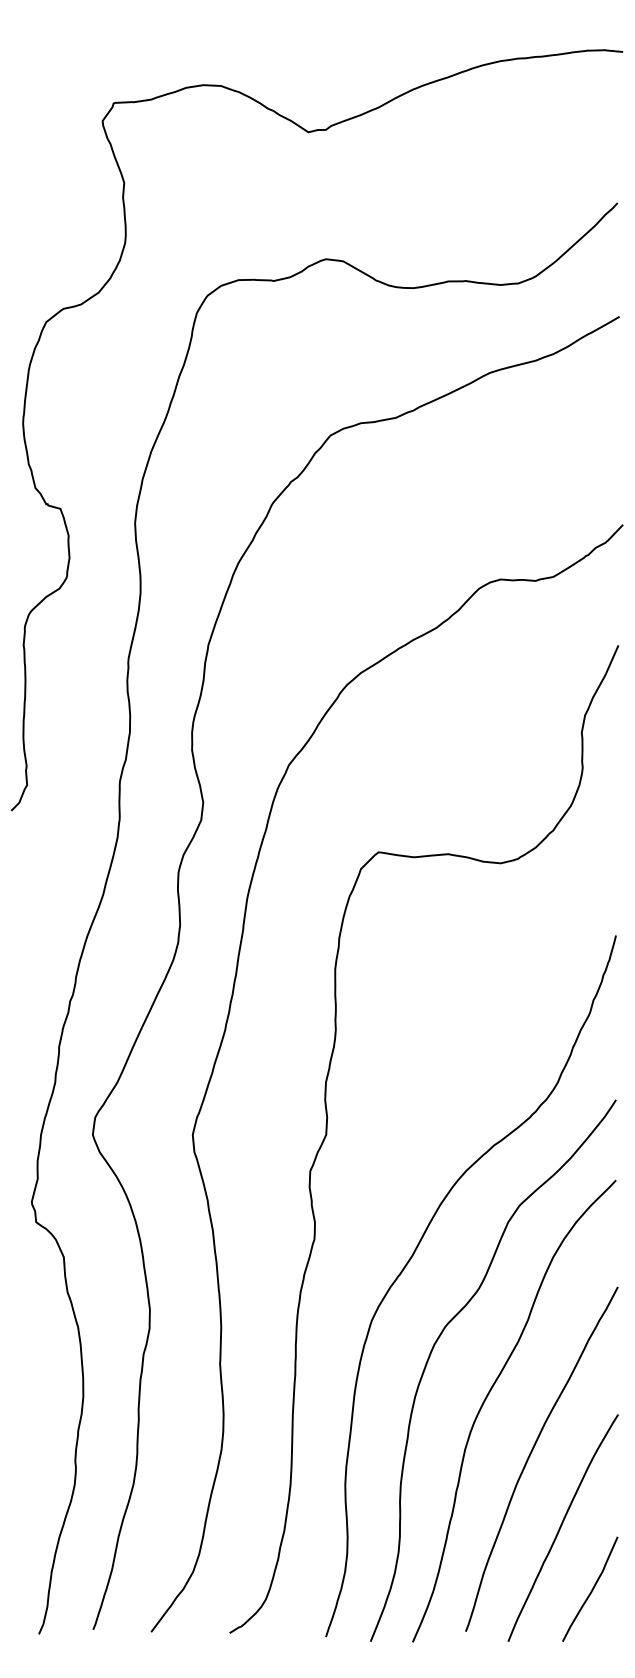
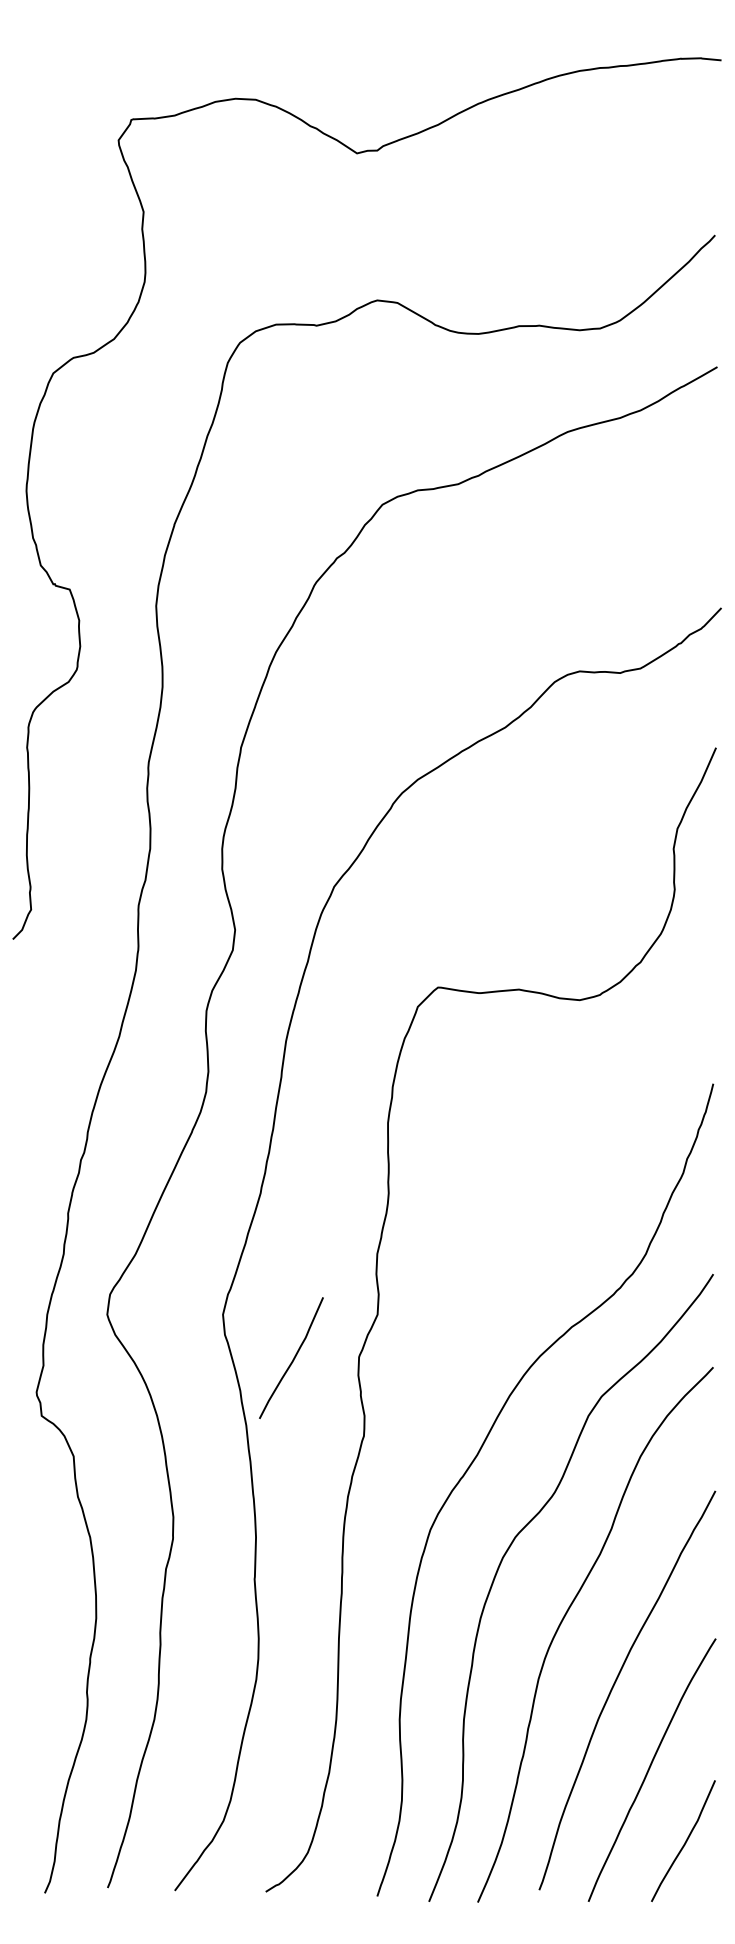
curve: (253, 1171) -> (293, 1357), added

